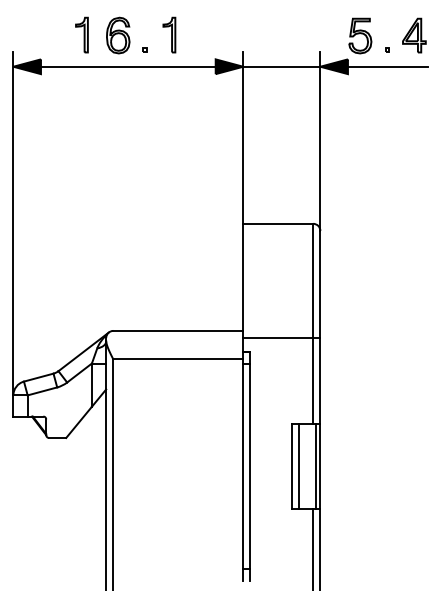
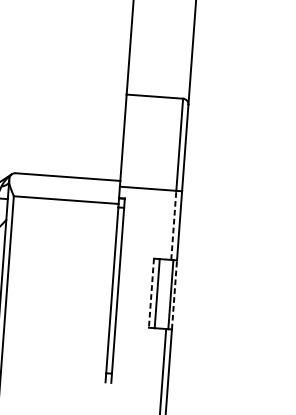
line: (313, 380) -> (174, 225), solid -> dashed
line: (291, 466) -> (151, 293), solid -> dashed
line: (320, 466) -> (174, 294), solid -> dashed

